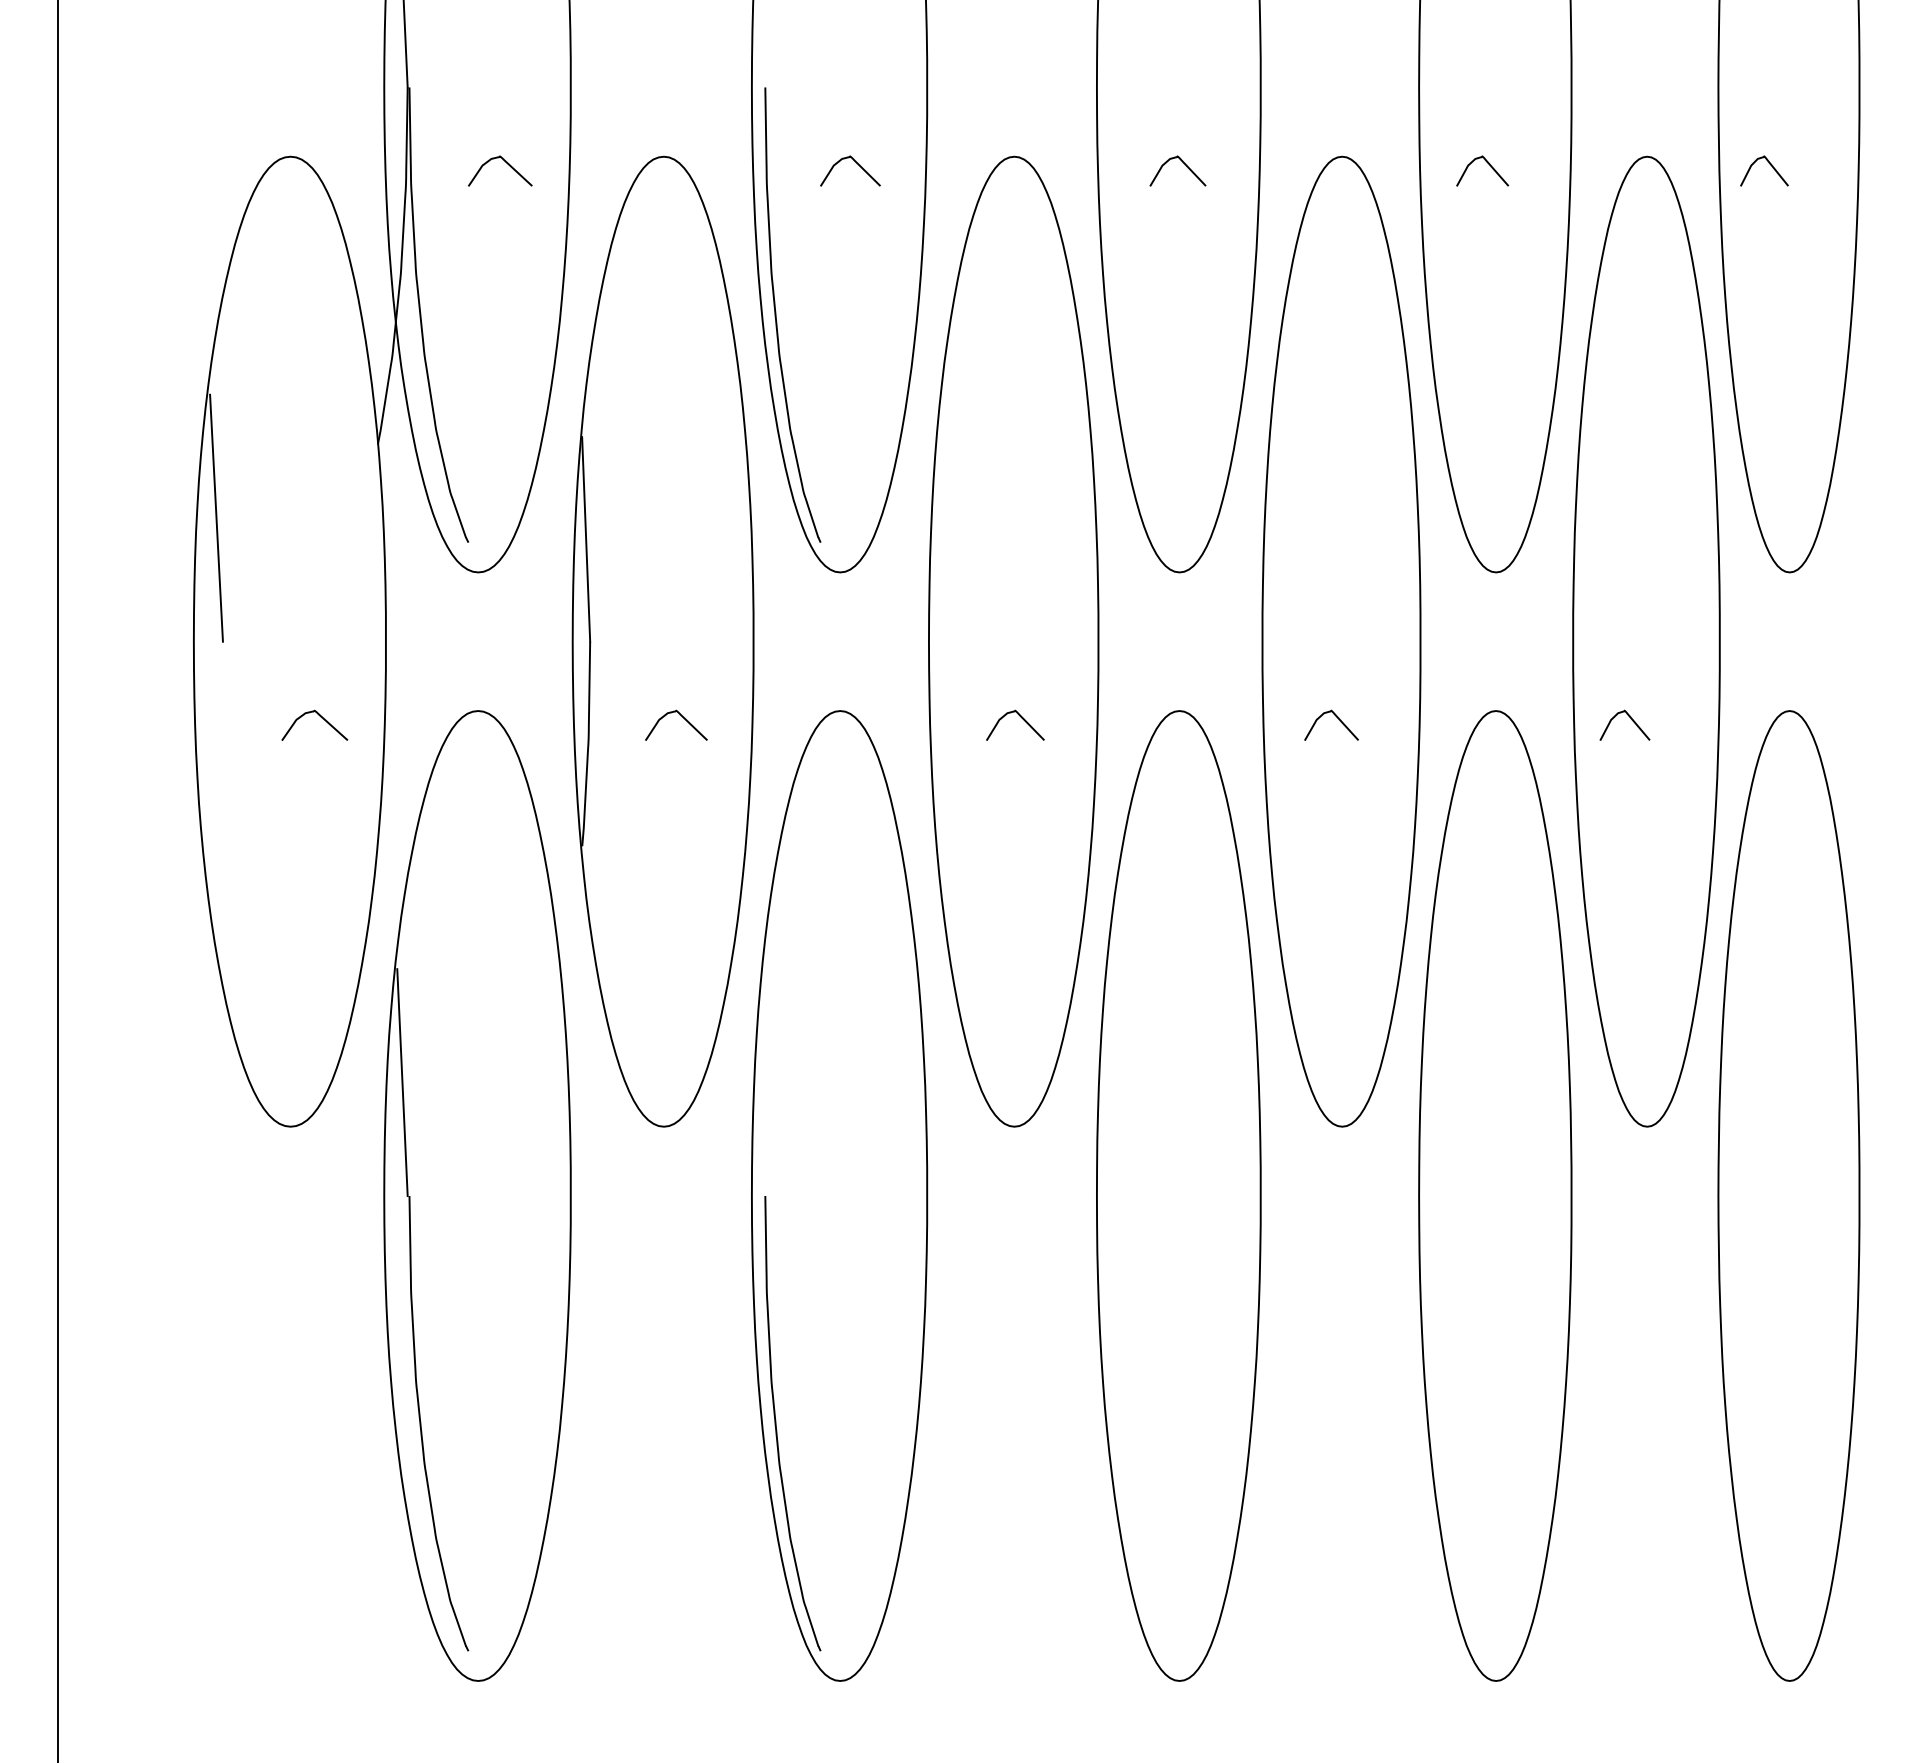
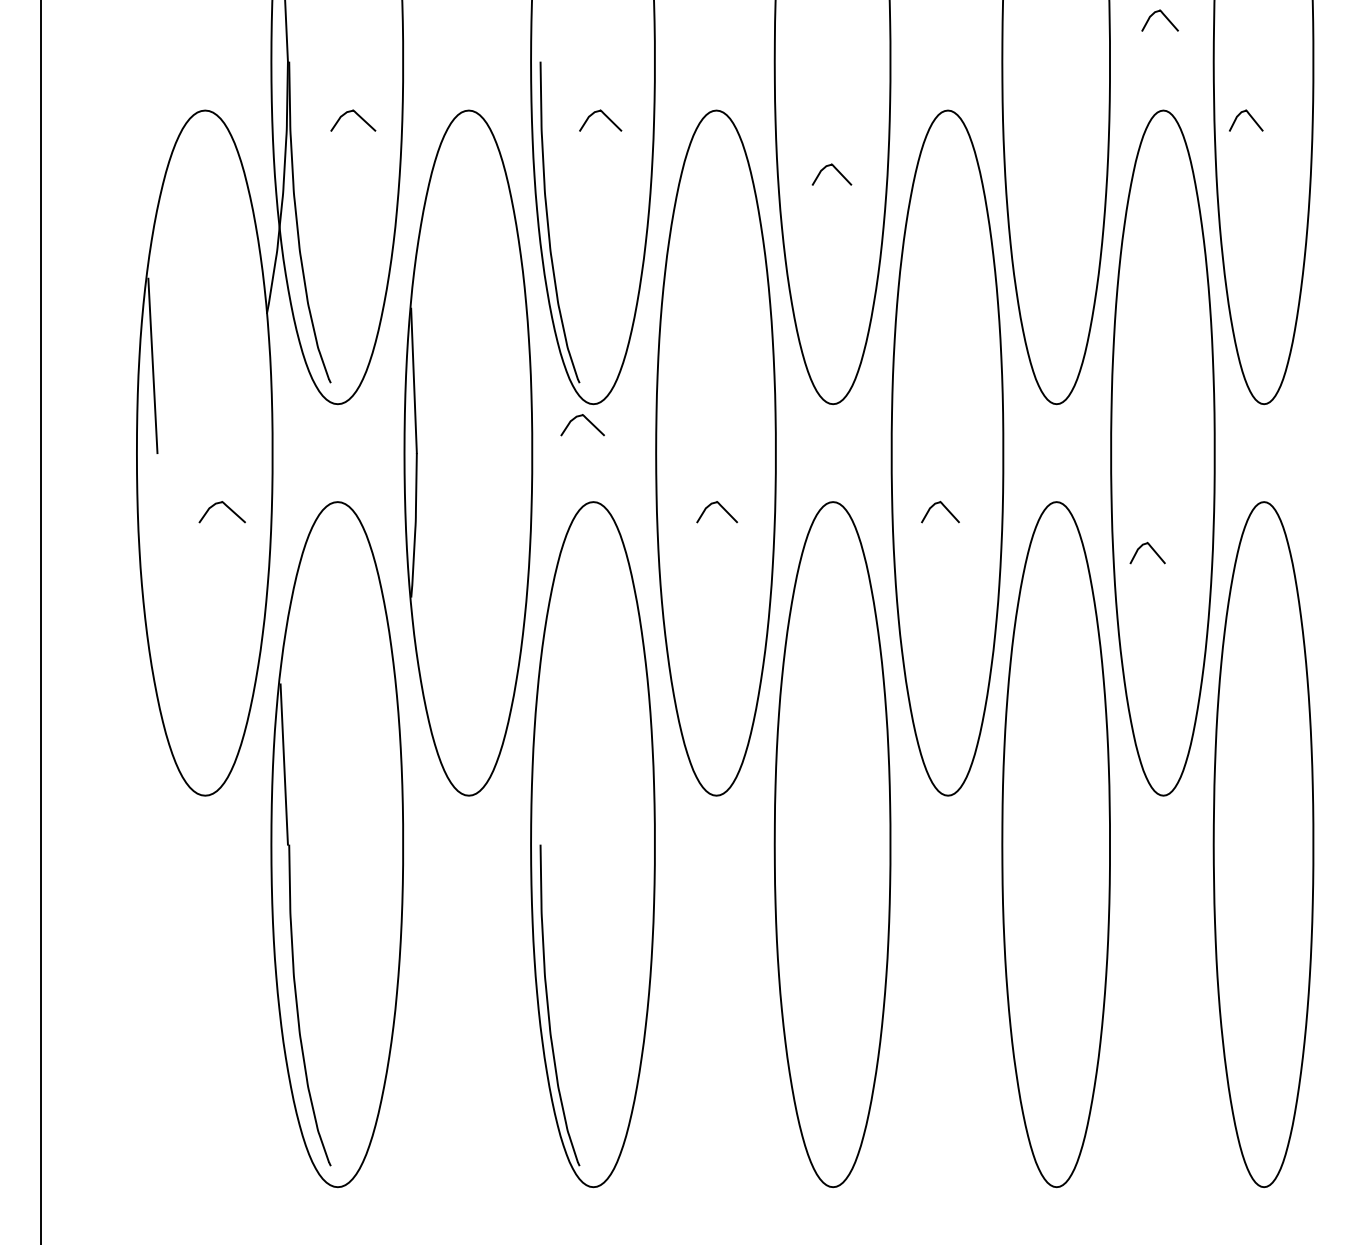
curve: (1182, 163) -> (835, 169), moved
curve: (1487, 163) -> (1163, 15), moved
curve: (683, 718) -> (587, 420), moved
curve: (1631, 721) -> (1152, 550), moved

